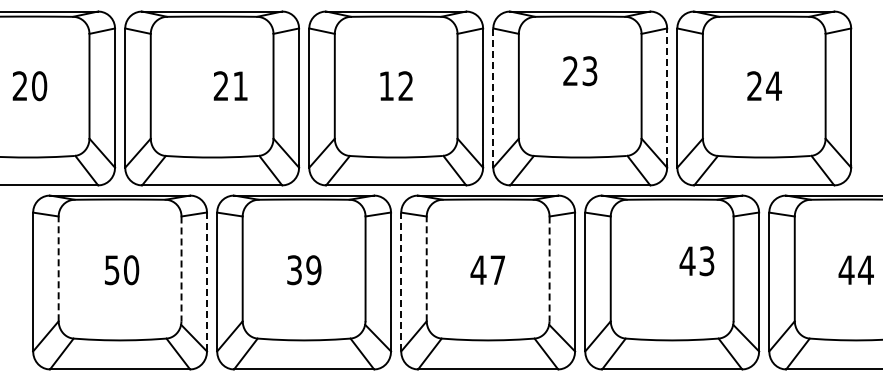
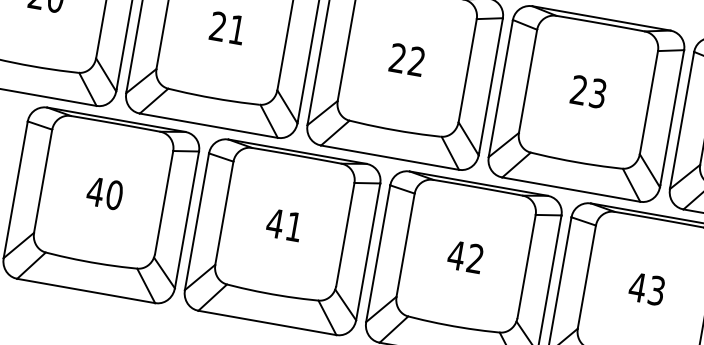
text: (580, 71) -> (588, 92), moved
text: (230, 85) -> (227, 27), moved
text: (386, 85) -> (397, 57), 12 -> 22
line: (667, 96) -> (672, 117), dashed -> solid
line: (493, 97) -> (501, 88), dashed -> solid
text: (696, 261) -> (646, 289), moved
line: (58, 268) -> (43, 180), dashed -> solid
line: (426, 268) -> (405, 244), dashed -> solid
line: (181, 269) -> (164, 203), dashed -> solid
text: (497, 269) -> (475, 258), 47 -> 42
line: (549, 269) -> (526, 267), dashed -> solid
text: (112, 270) -> (95, 192), 50 -> 40
text: (303, 270) -> (283, 225), 39 -> 41
line: (207, 281) -> (187, 219), dashed -> solid
line: (401, 281) -> (378, 253), dashed -> solid

